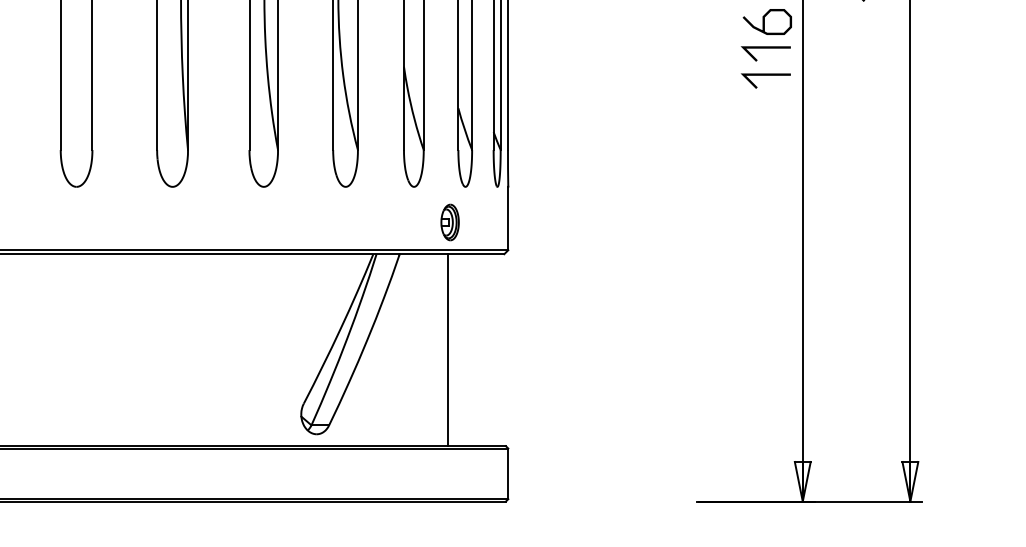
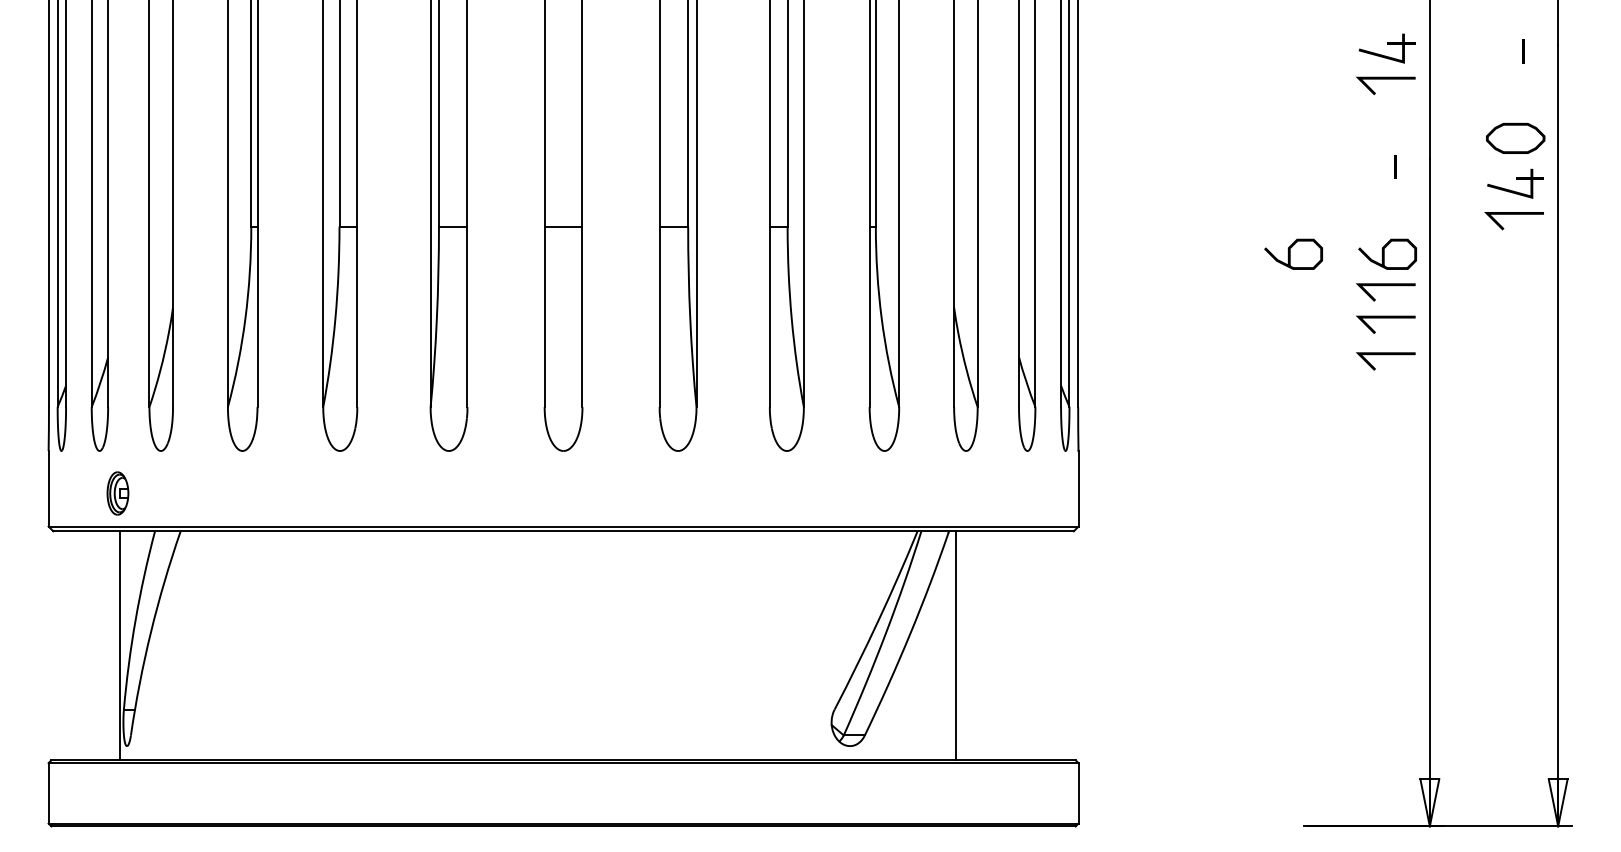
curve: (685, 21) -> (1290, 253), added
line: (765, 106) -> (1385, 355), added
part: (449, 222) -> (1008, 493), removed
line: (448, 349) -> (956, 645), moved

